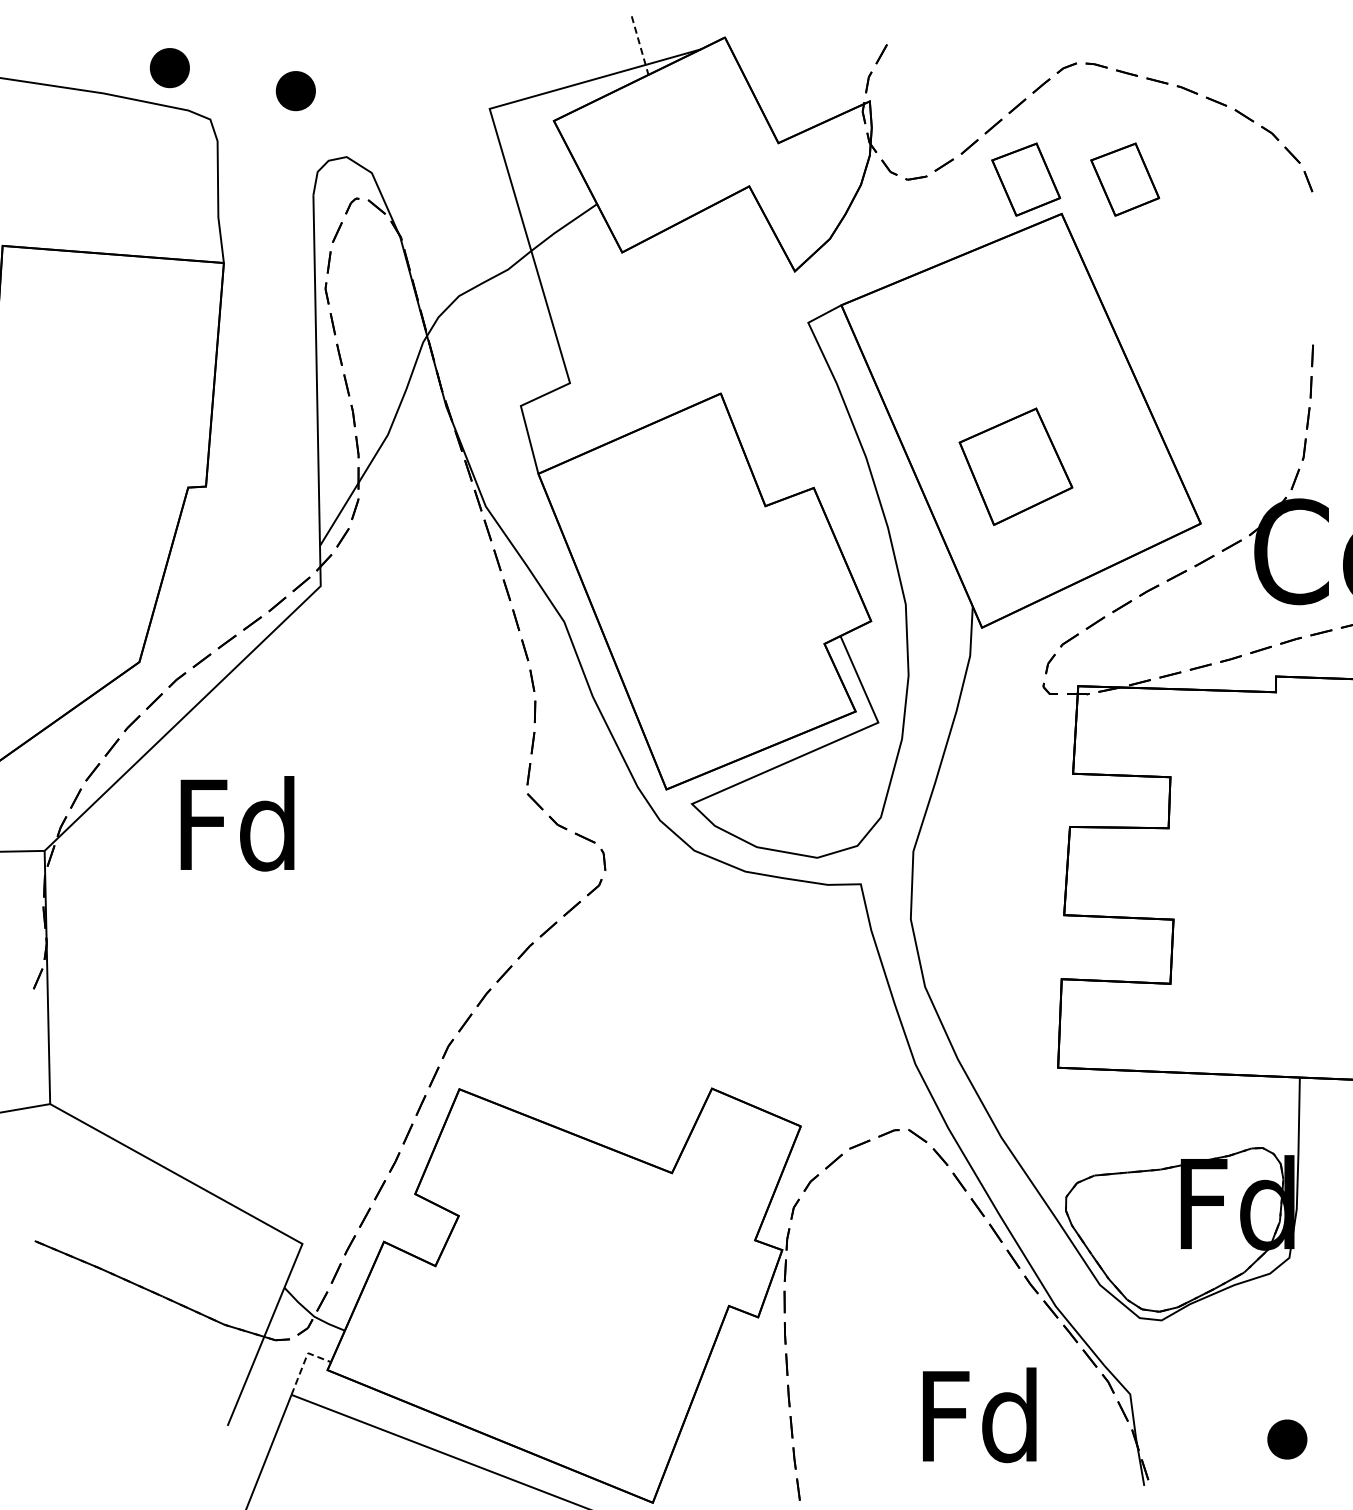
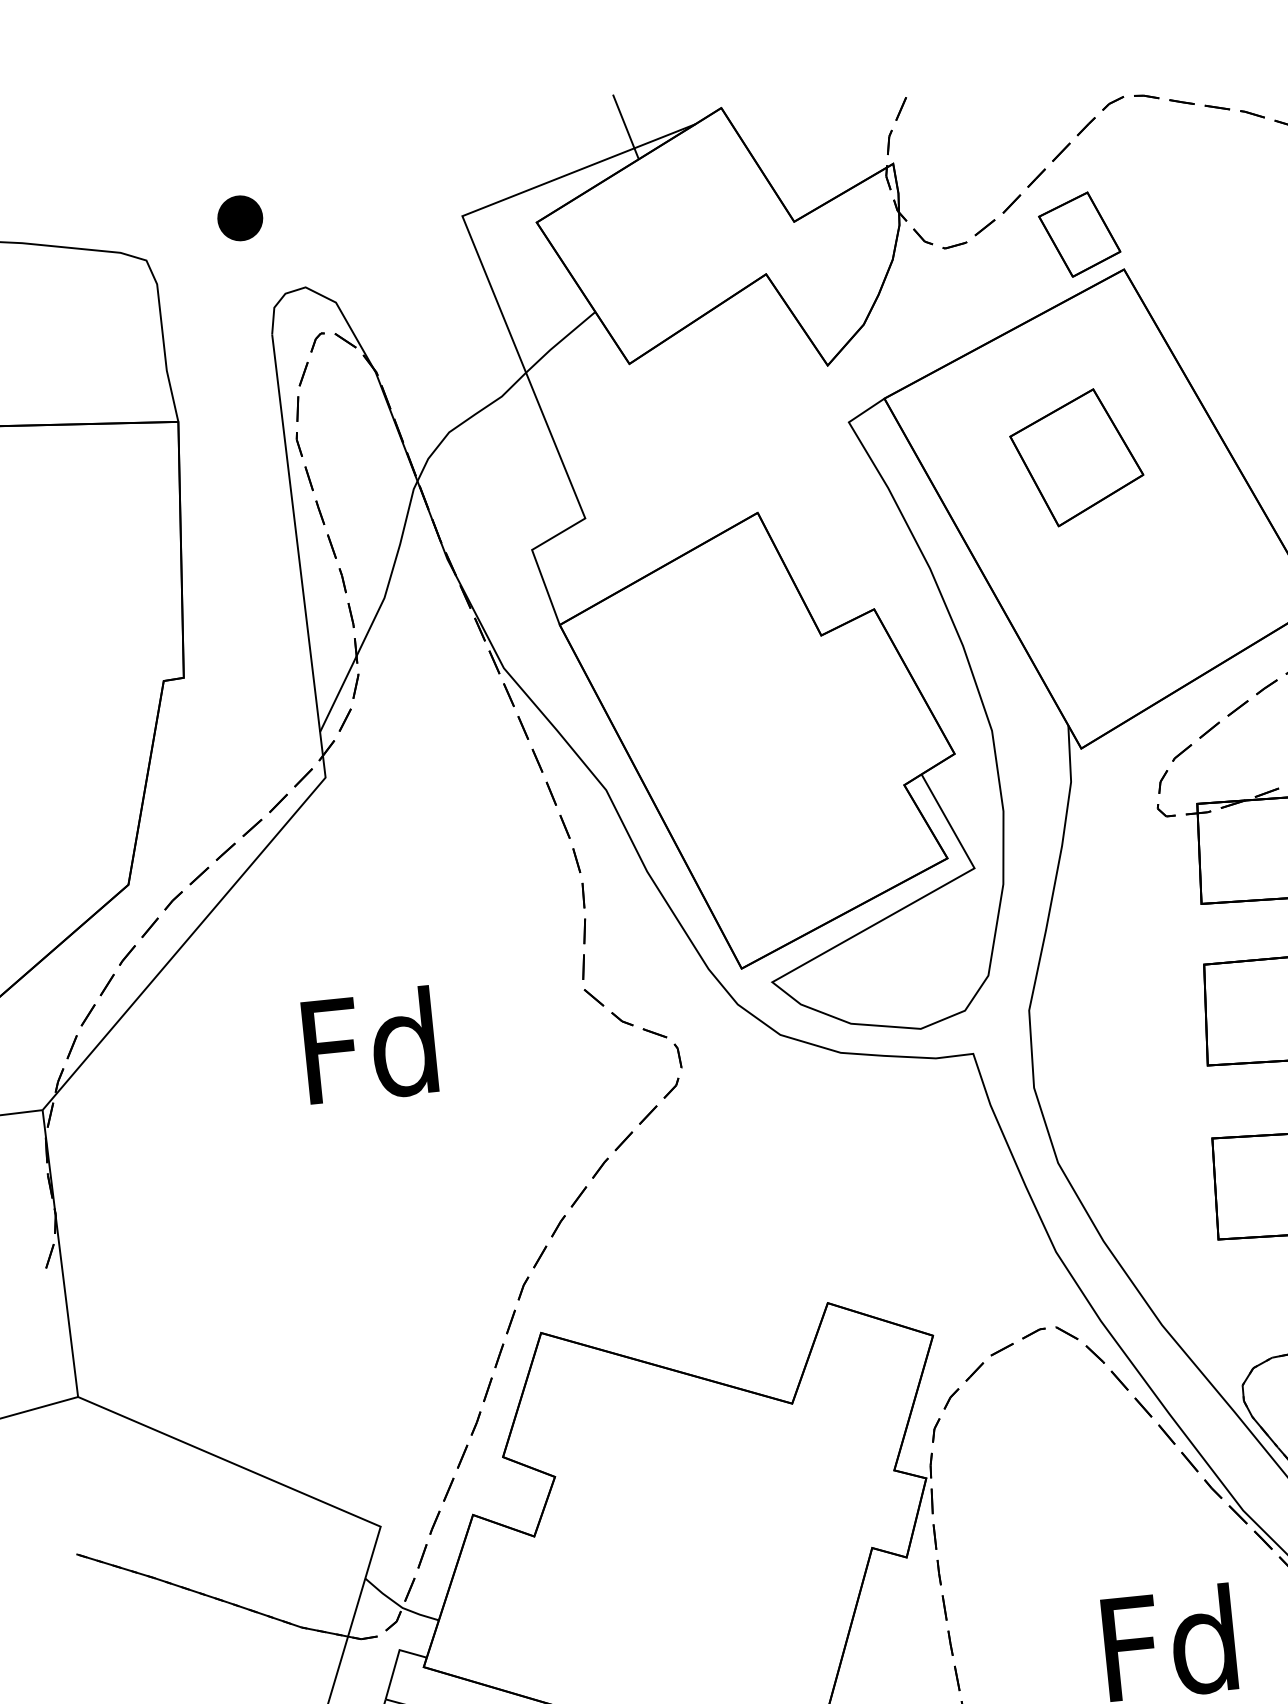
line: (640, 46) -> (626, 127), dashed -> solid
part: (169, 68) -> (94, 207), removed
part: (1125, 179) -> (1192, 223), removed
part: (1015, 466) -> (1076, 457), moved
text: (237, 823) -> (369, 1045), moved
line: (304, 1361) -> (396, 1659), dashed -> solid

